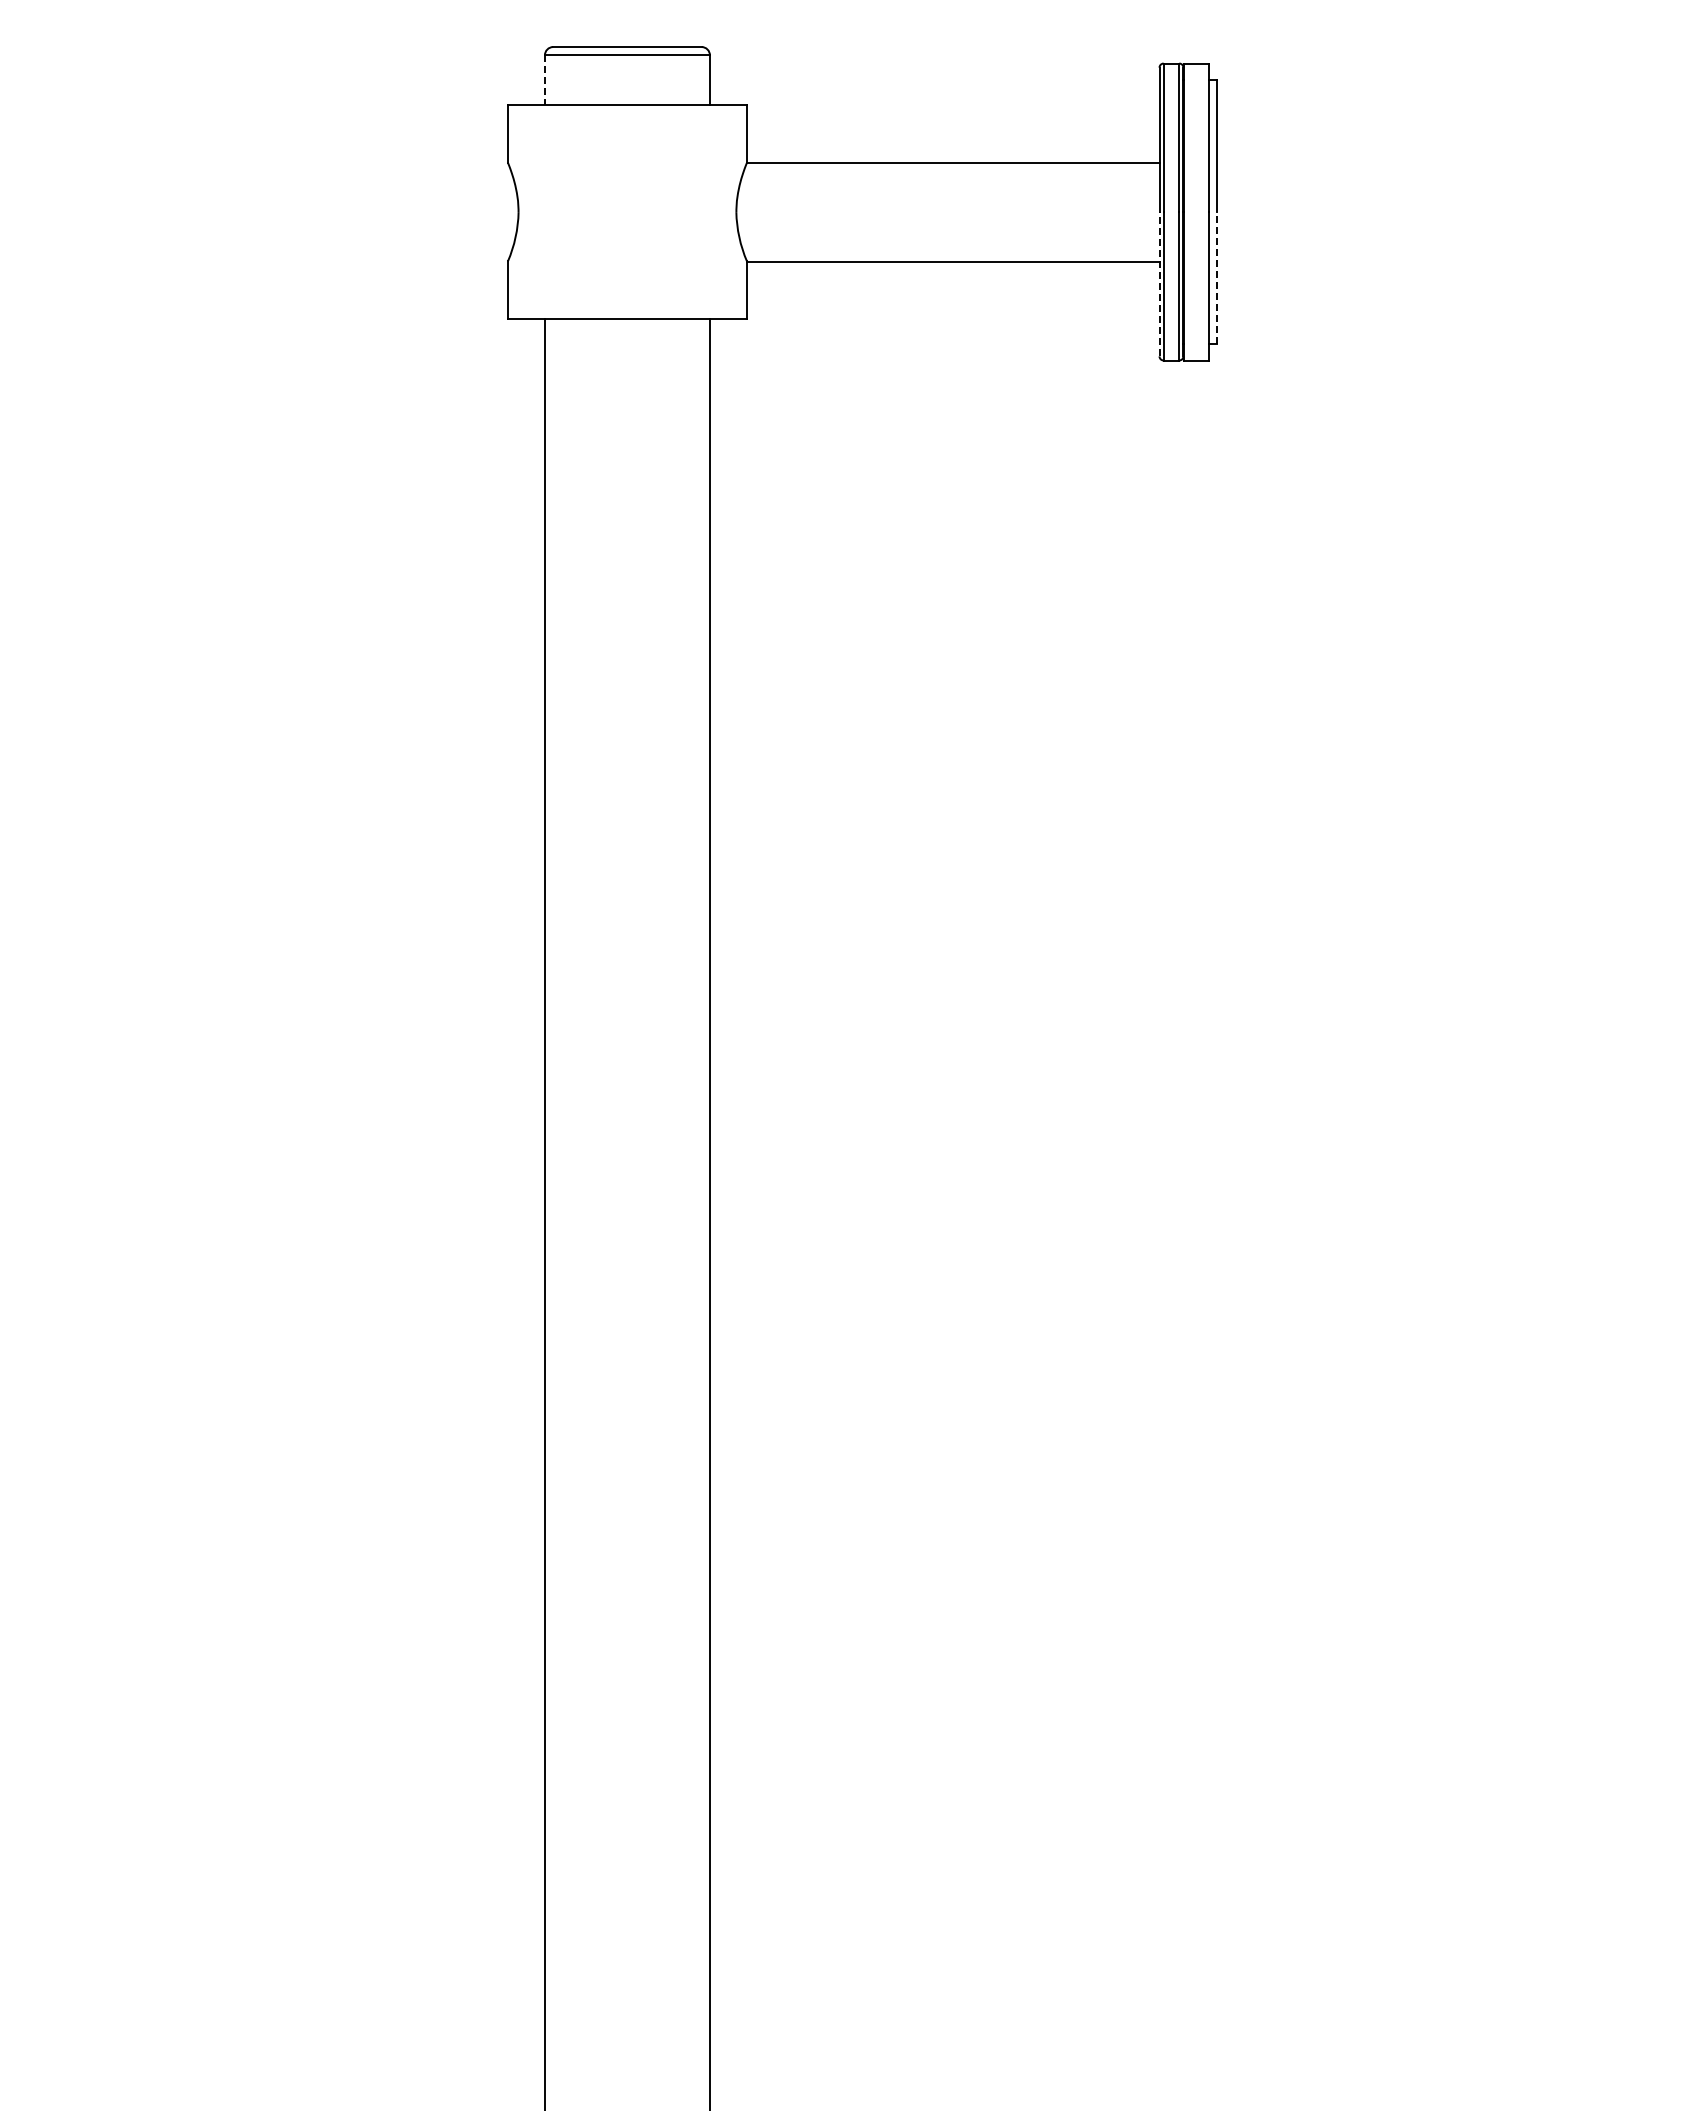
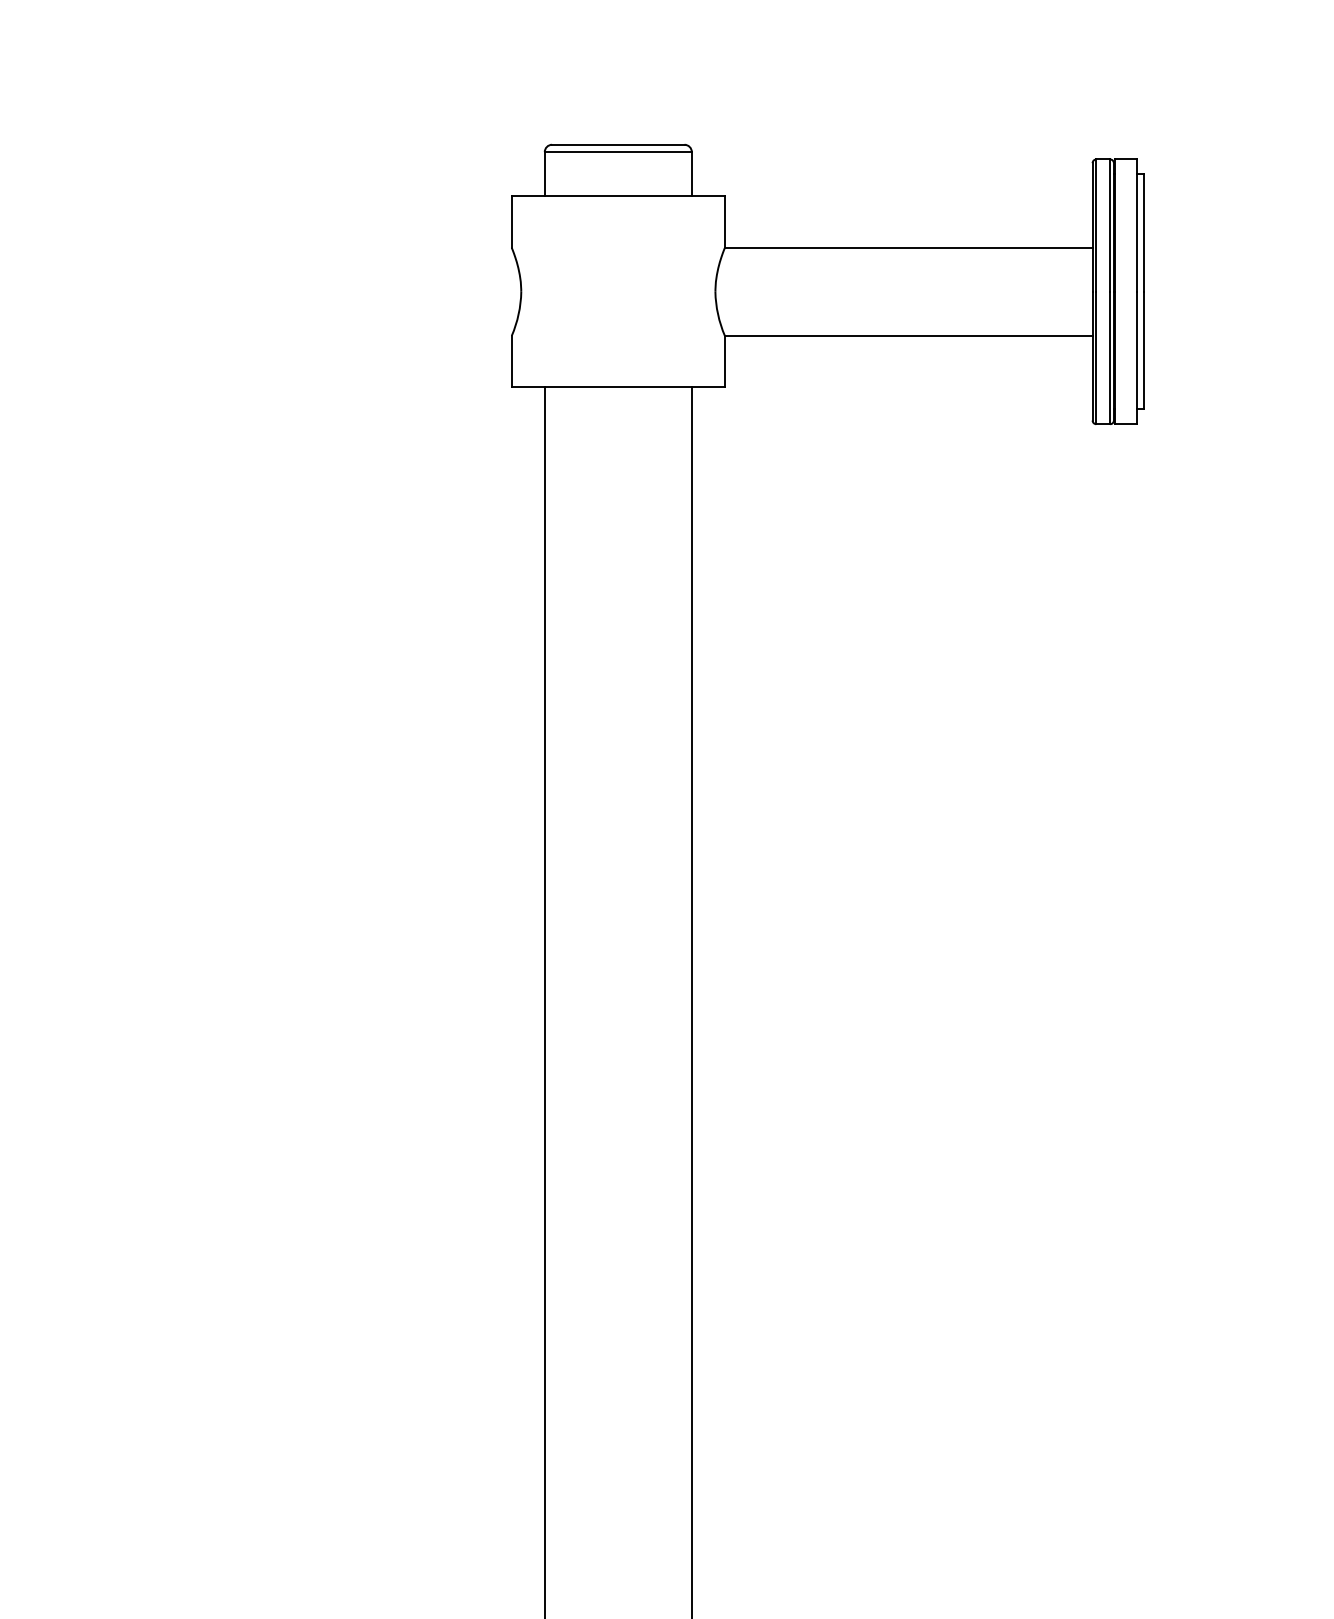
line: (544, 80) -> (544, 174), dashed -> solid
line: (1217, 278) -> (1144, 351), dashed -> solid
line: (1159, 283) -> (1092, 355), dashed -> solid

